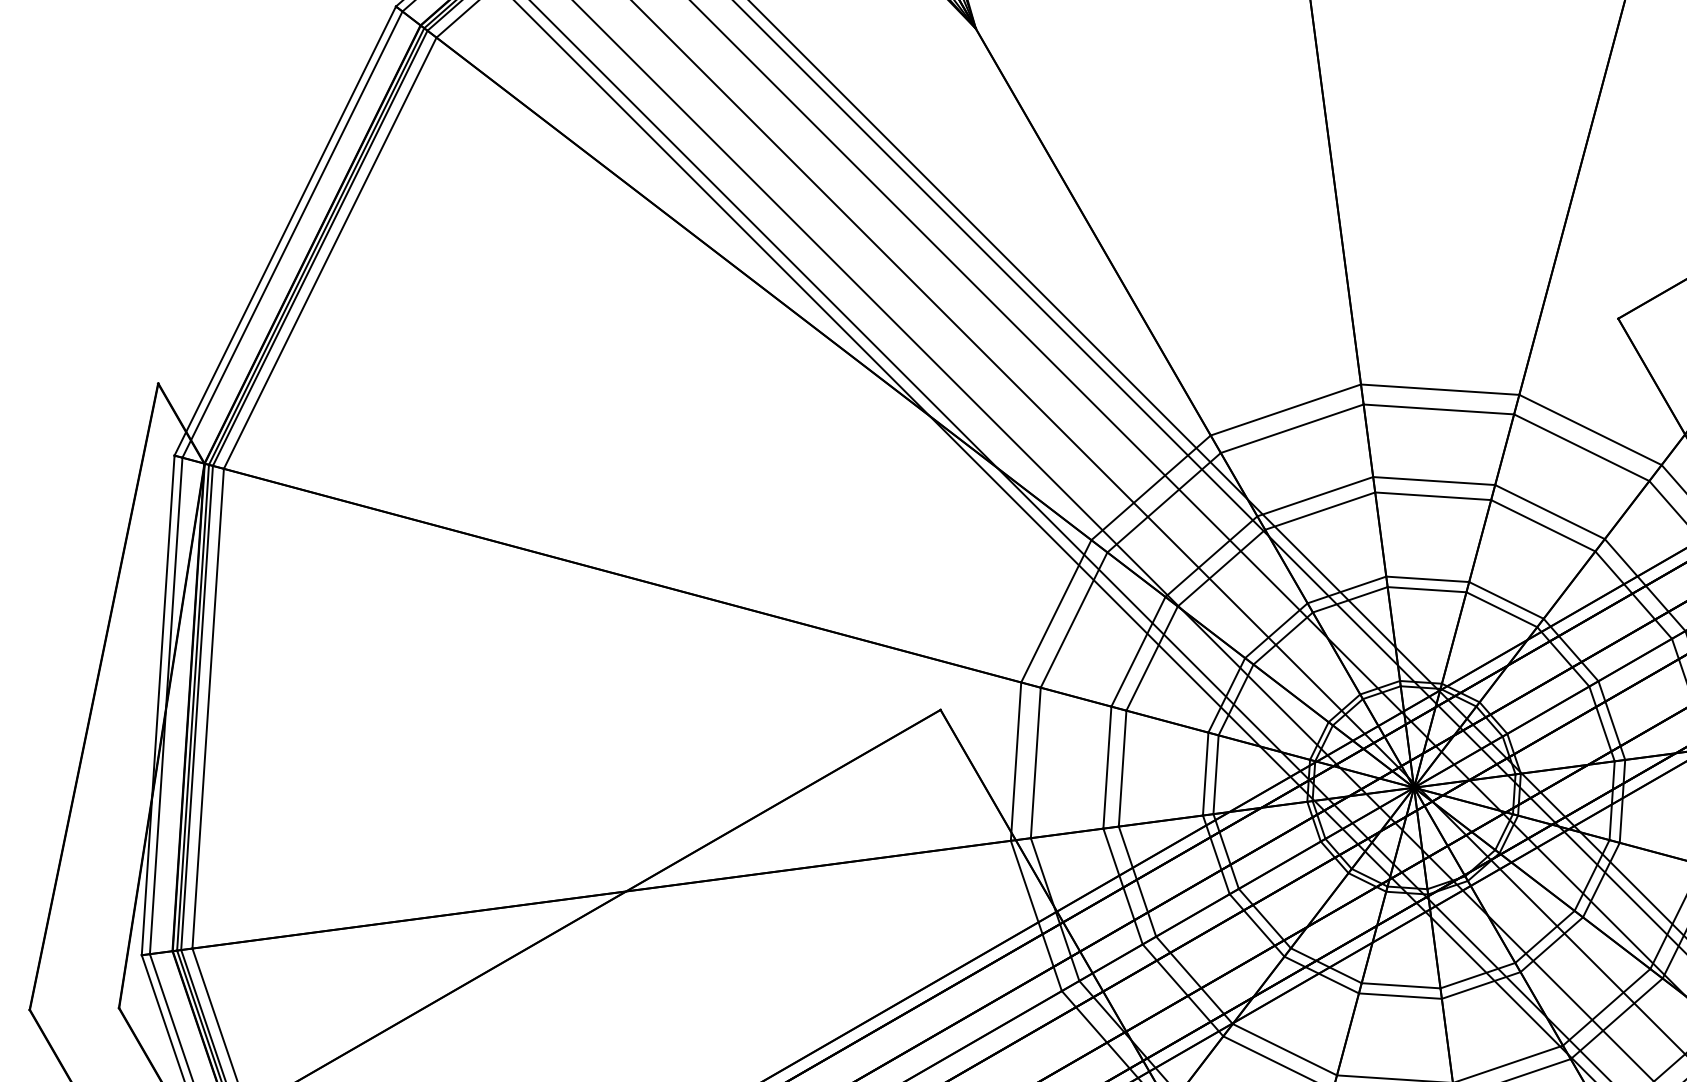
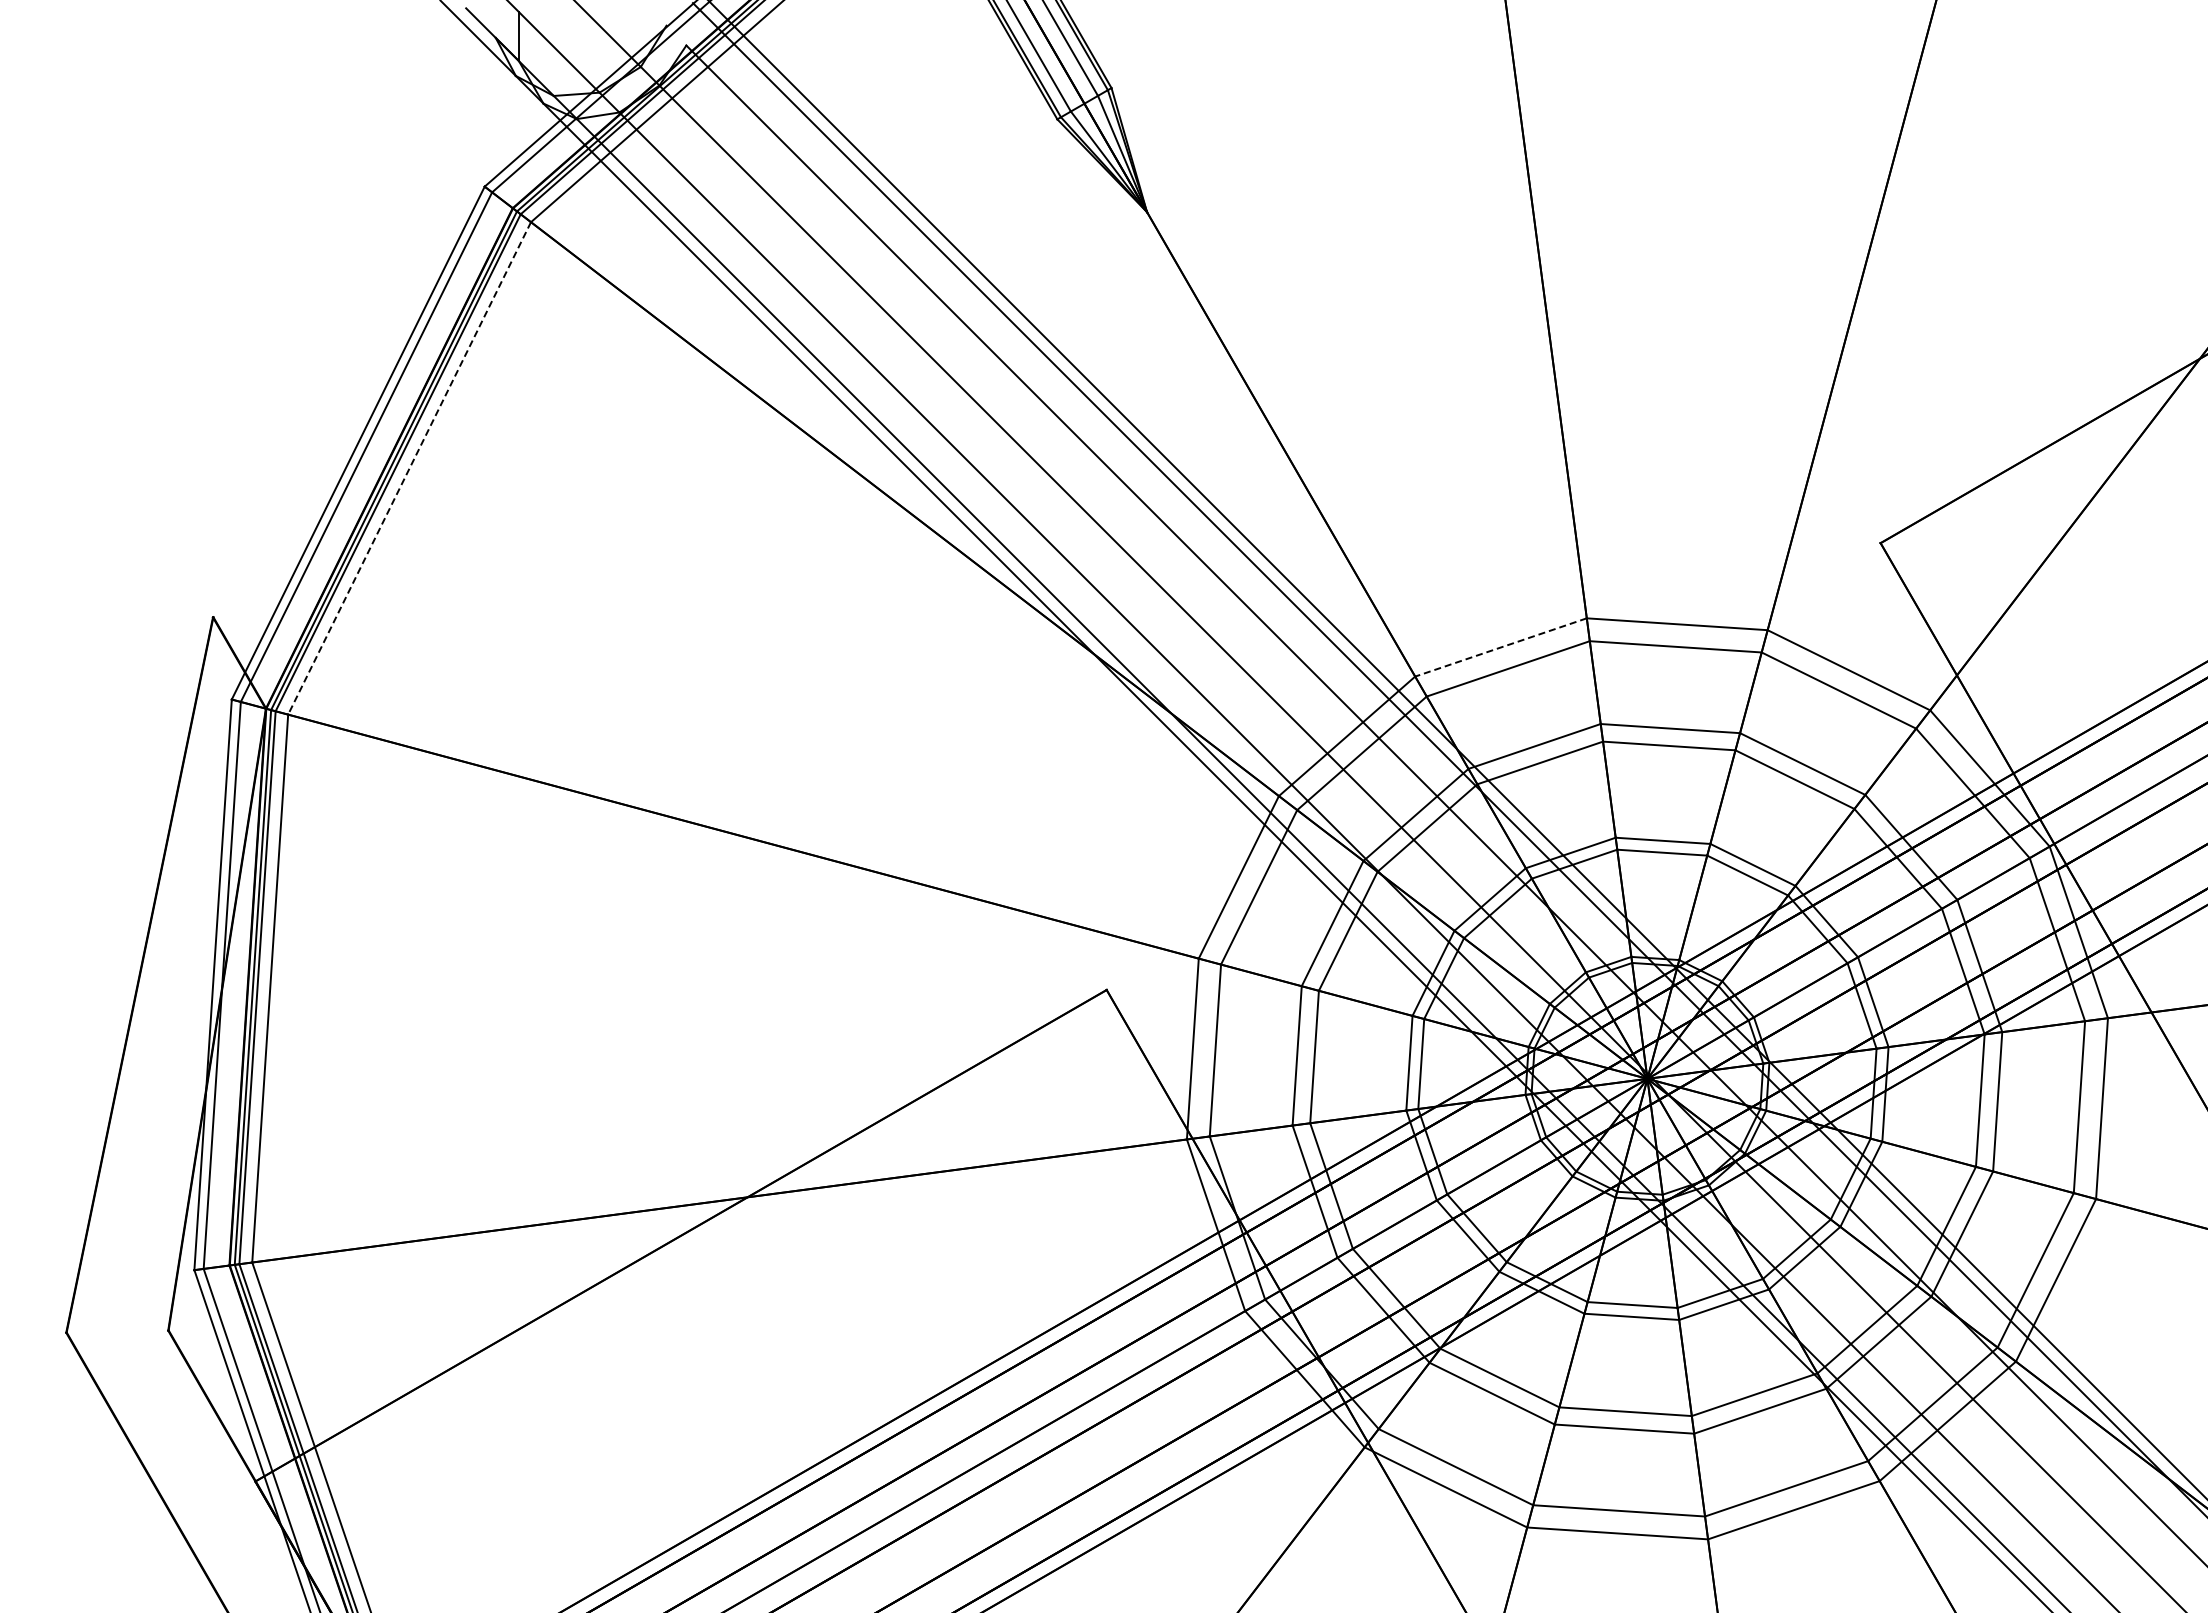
line: (330, 253) -> (409, 468), solid -> dashed
line: (1286, 410) -> (1501, 647), solid -> dashed

